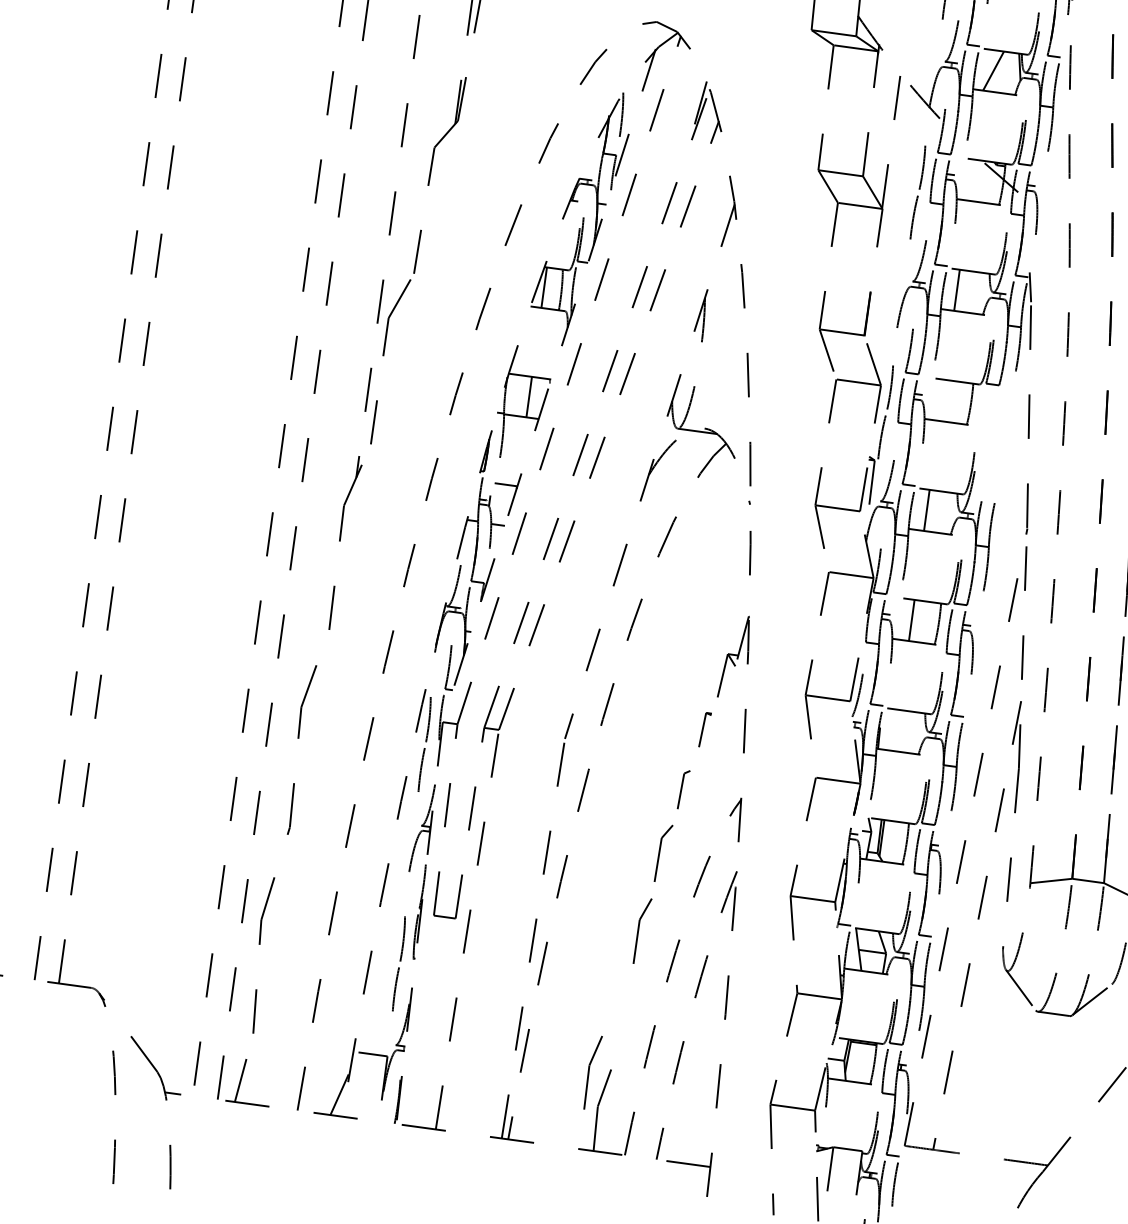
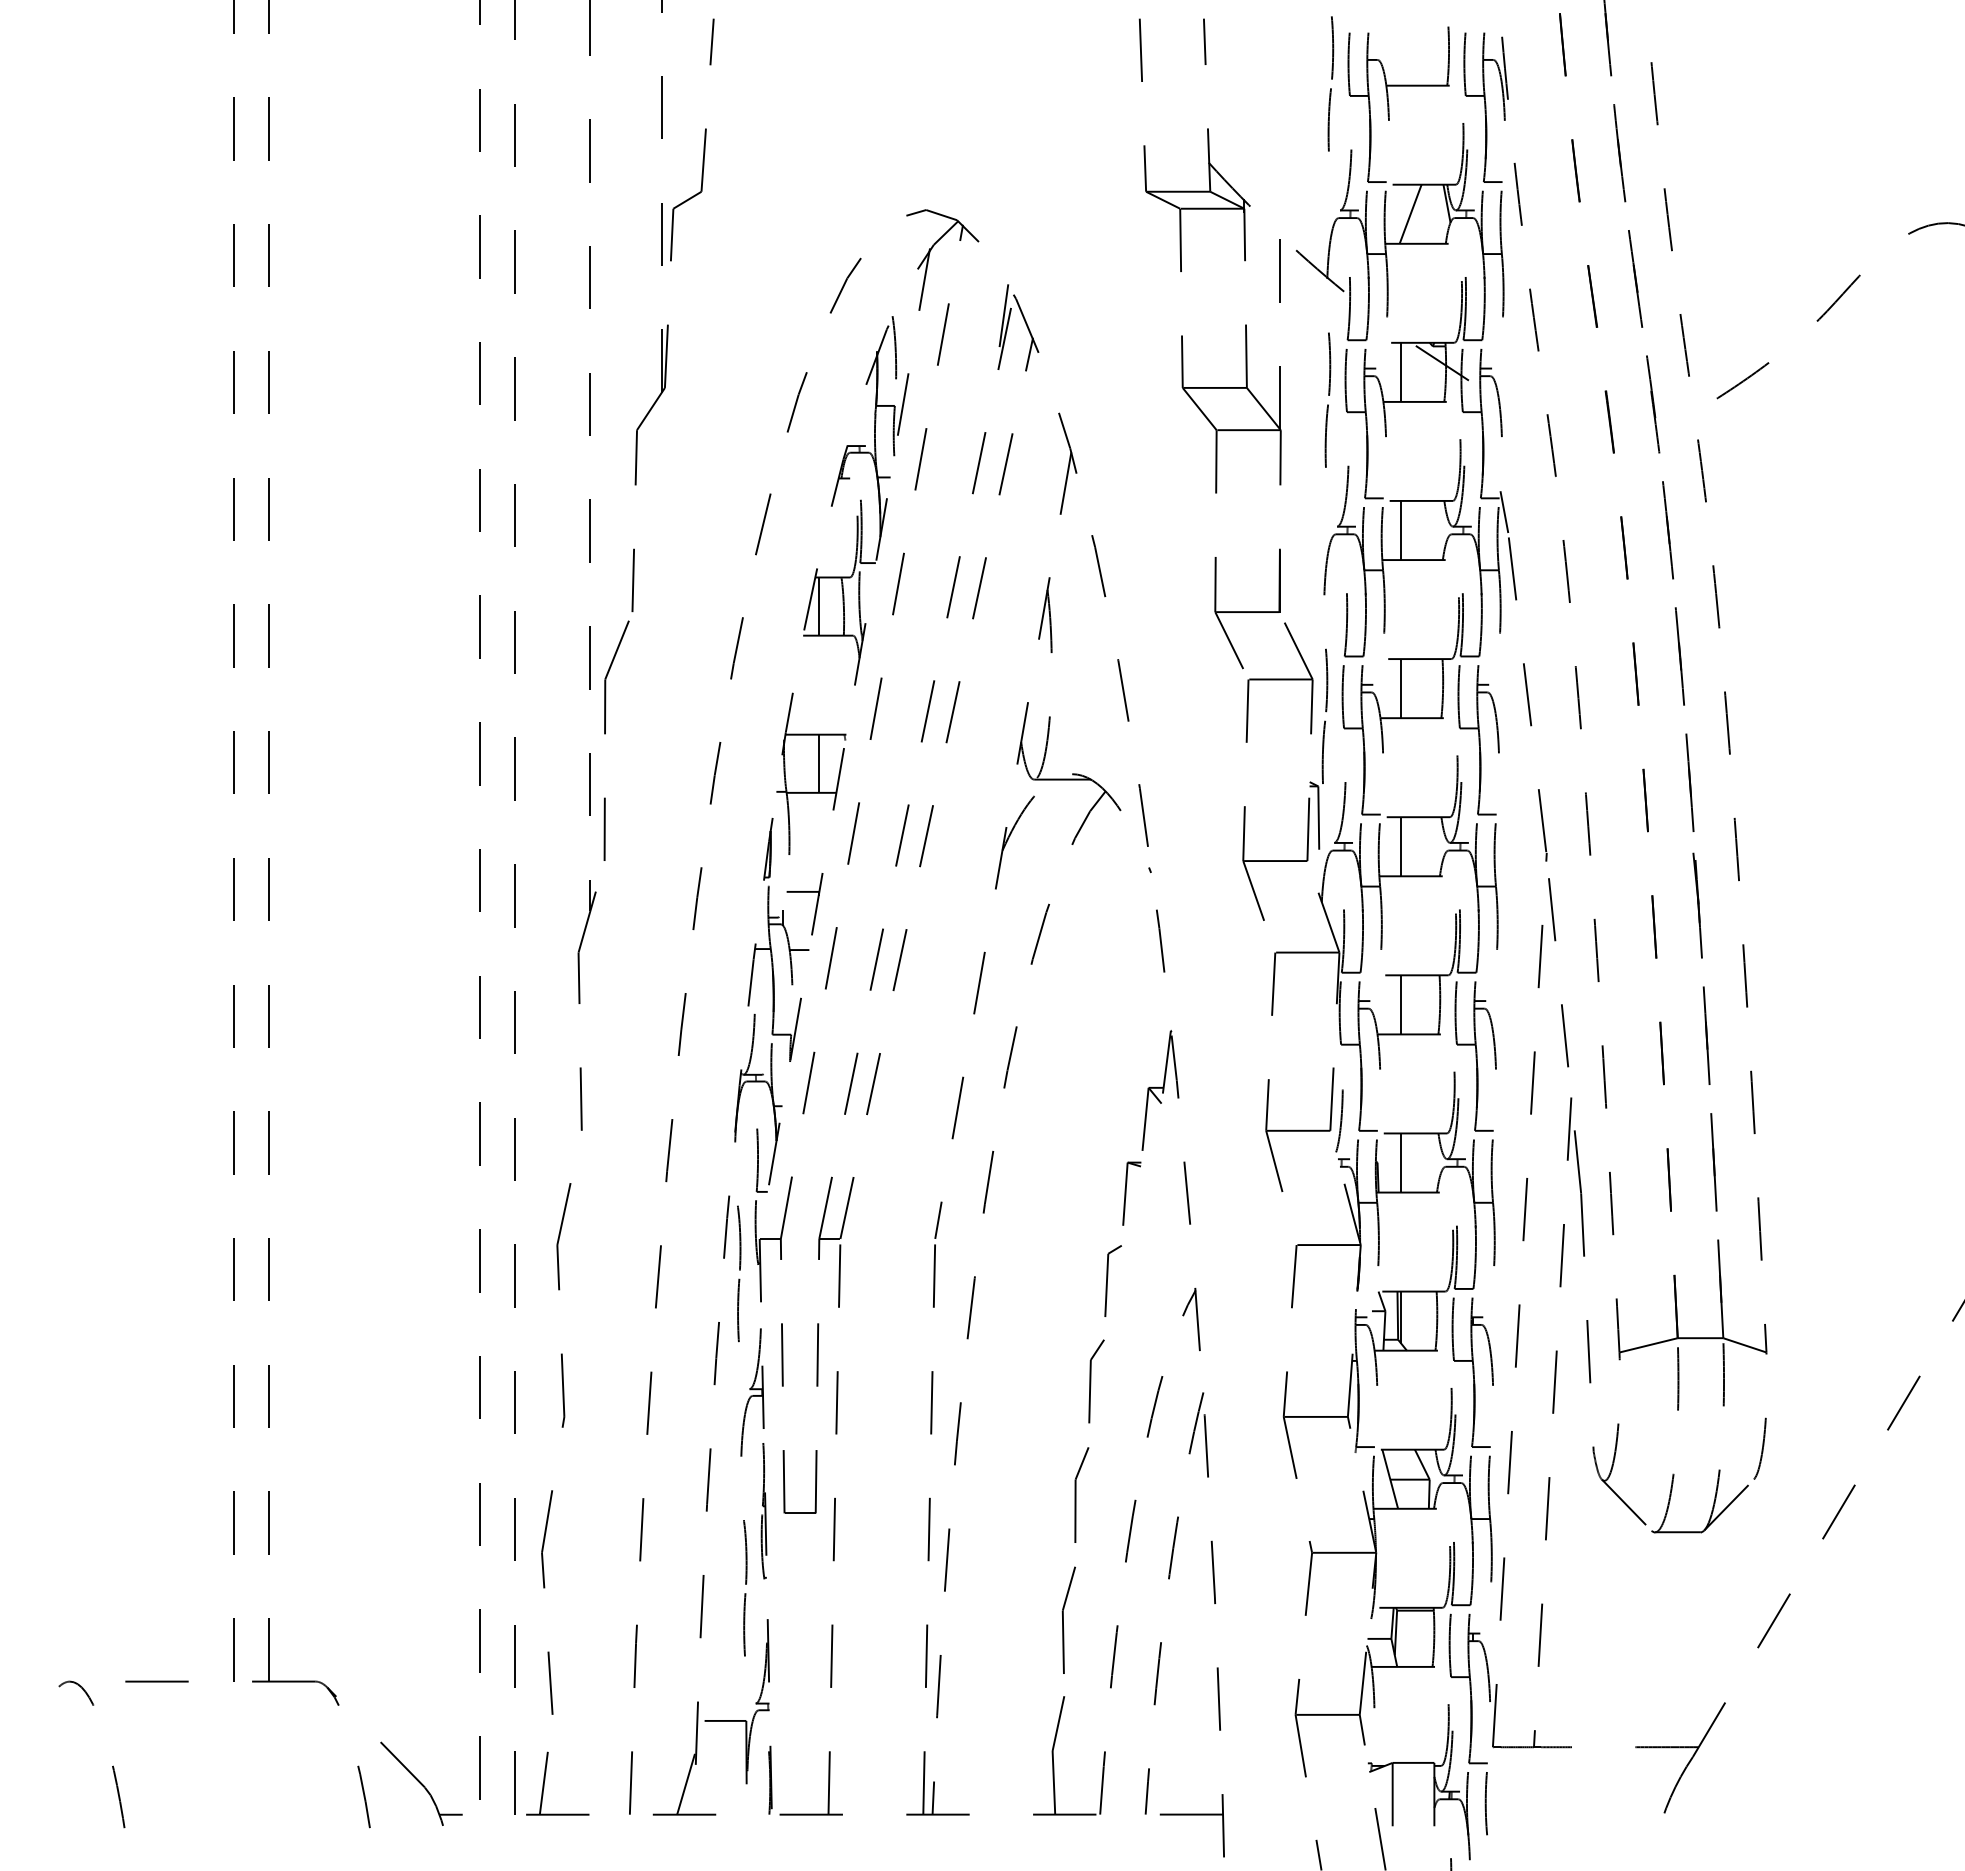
line: (972, 179) -> (1401, 371), added
line: (941, 400) -> (1401, 688), added
part: (990, 443) -> (1478, 740), added
part: (705, 726) -> (1131, 1193), size x1.67
line: (896, 730) -> (1401, 1162), added
part: (684, 784) -> (1112, 1280), size x1.67
part: (592, 1072) -> (1068, 1619), moved

